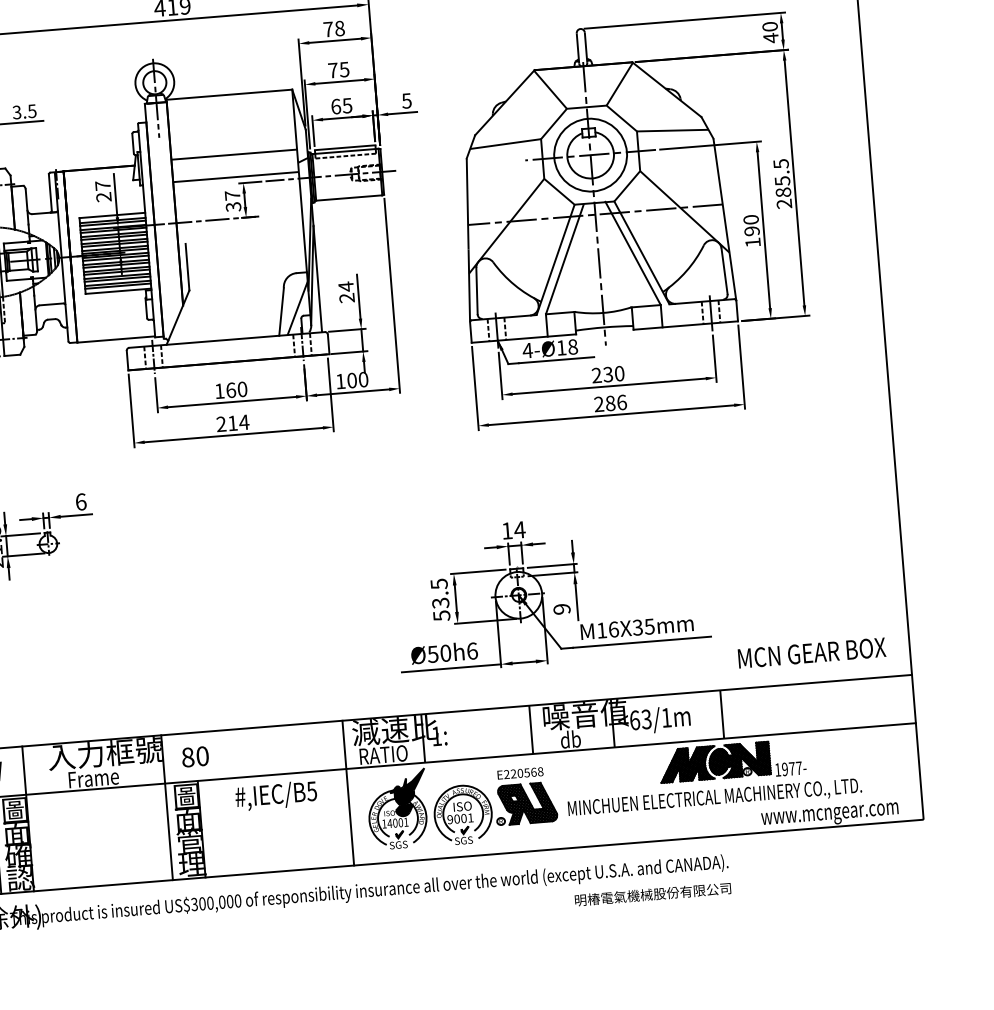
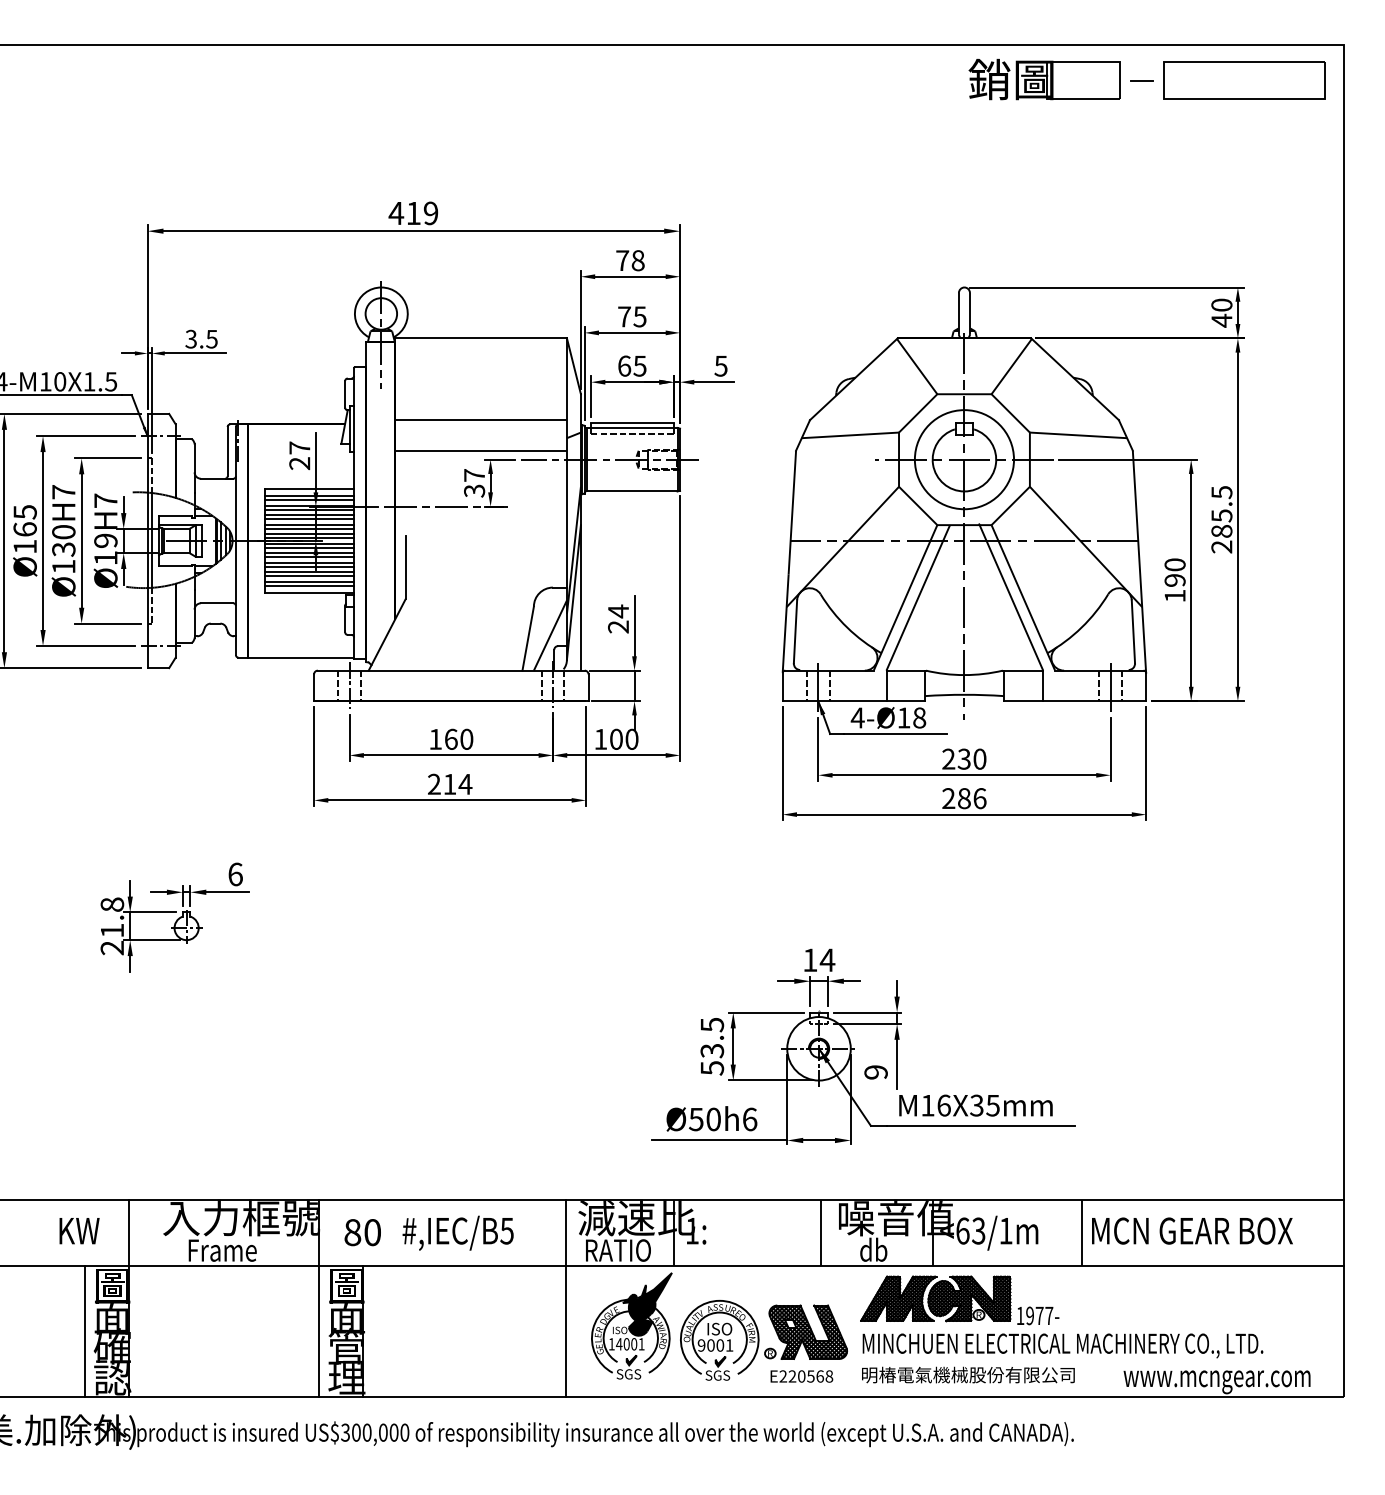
text: (812, 652) -> (1192, 1230), moved
part: (732, 762) -> (959, 1300), moved
text: (520, 773) -> (801, 1376), moved
text: (275, 795) -> (457, 1232), moved
text: (653, 894) -> (968, 1374), moved

